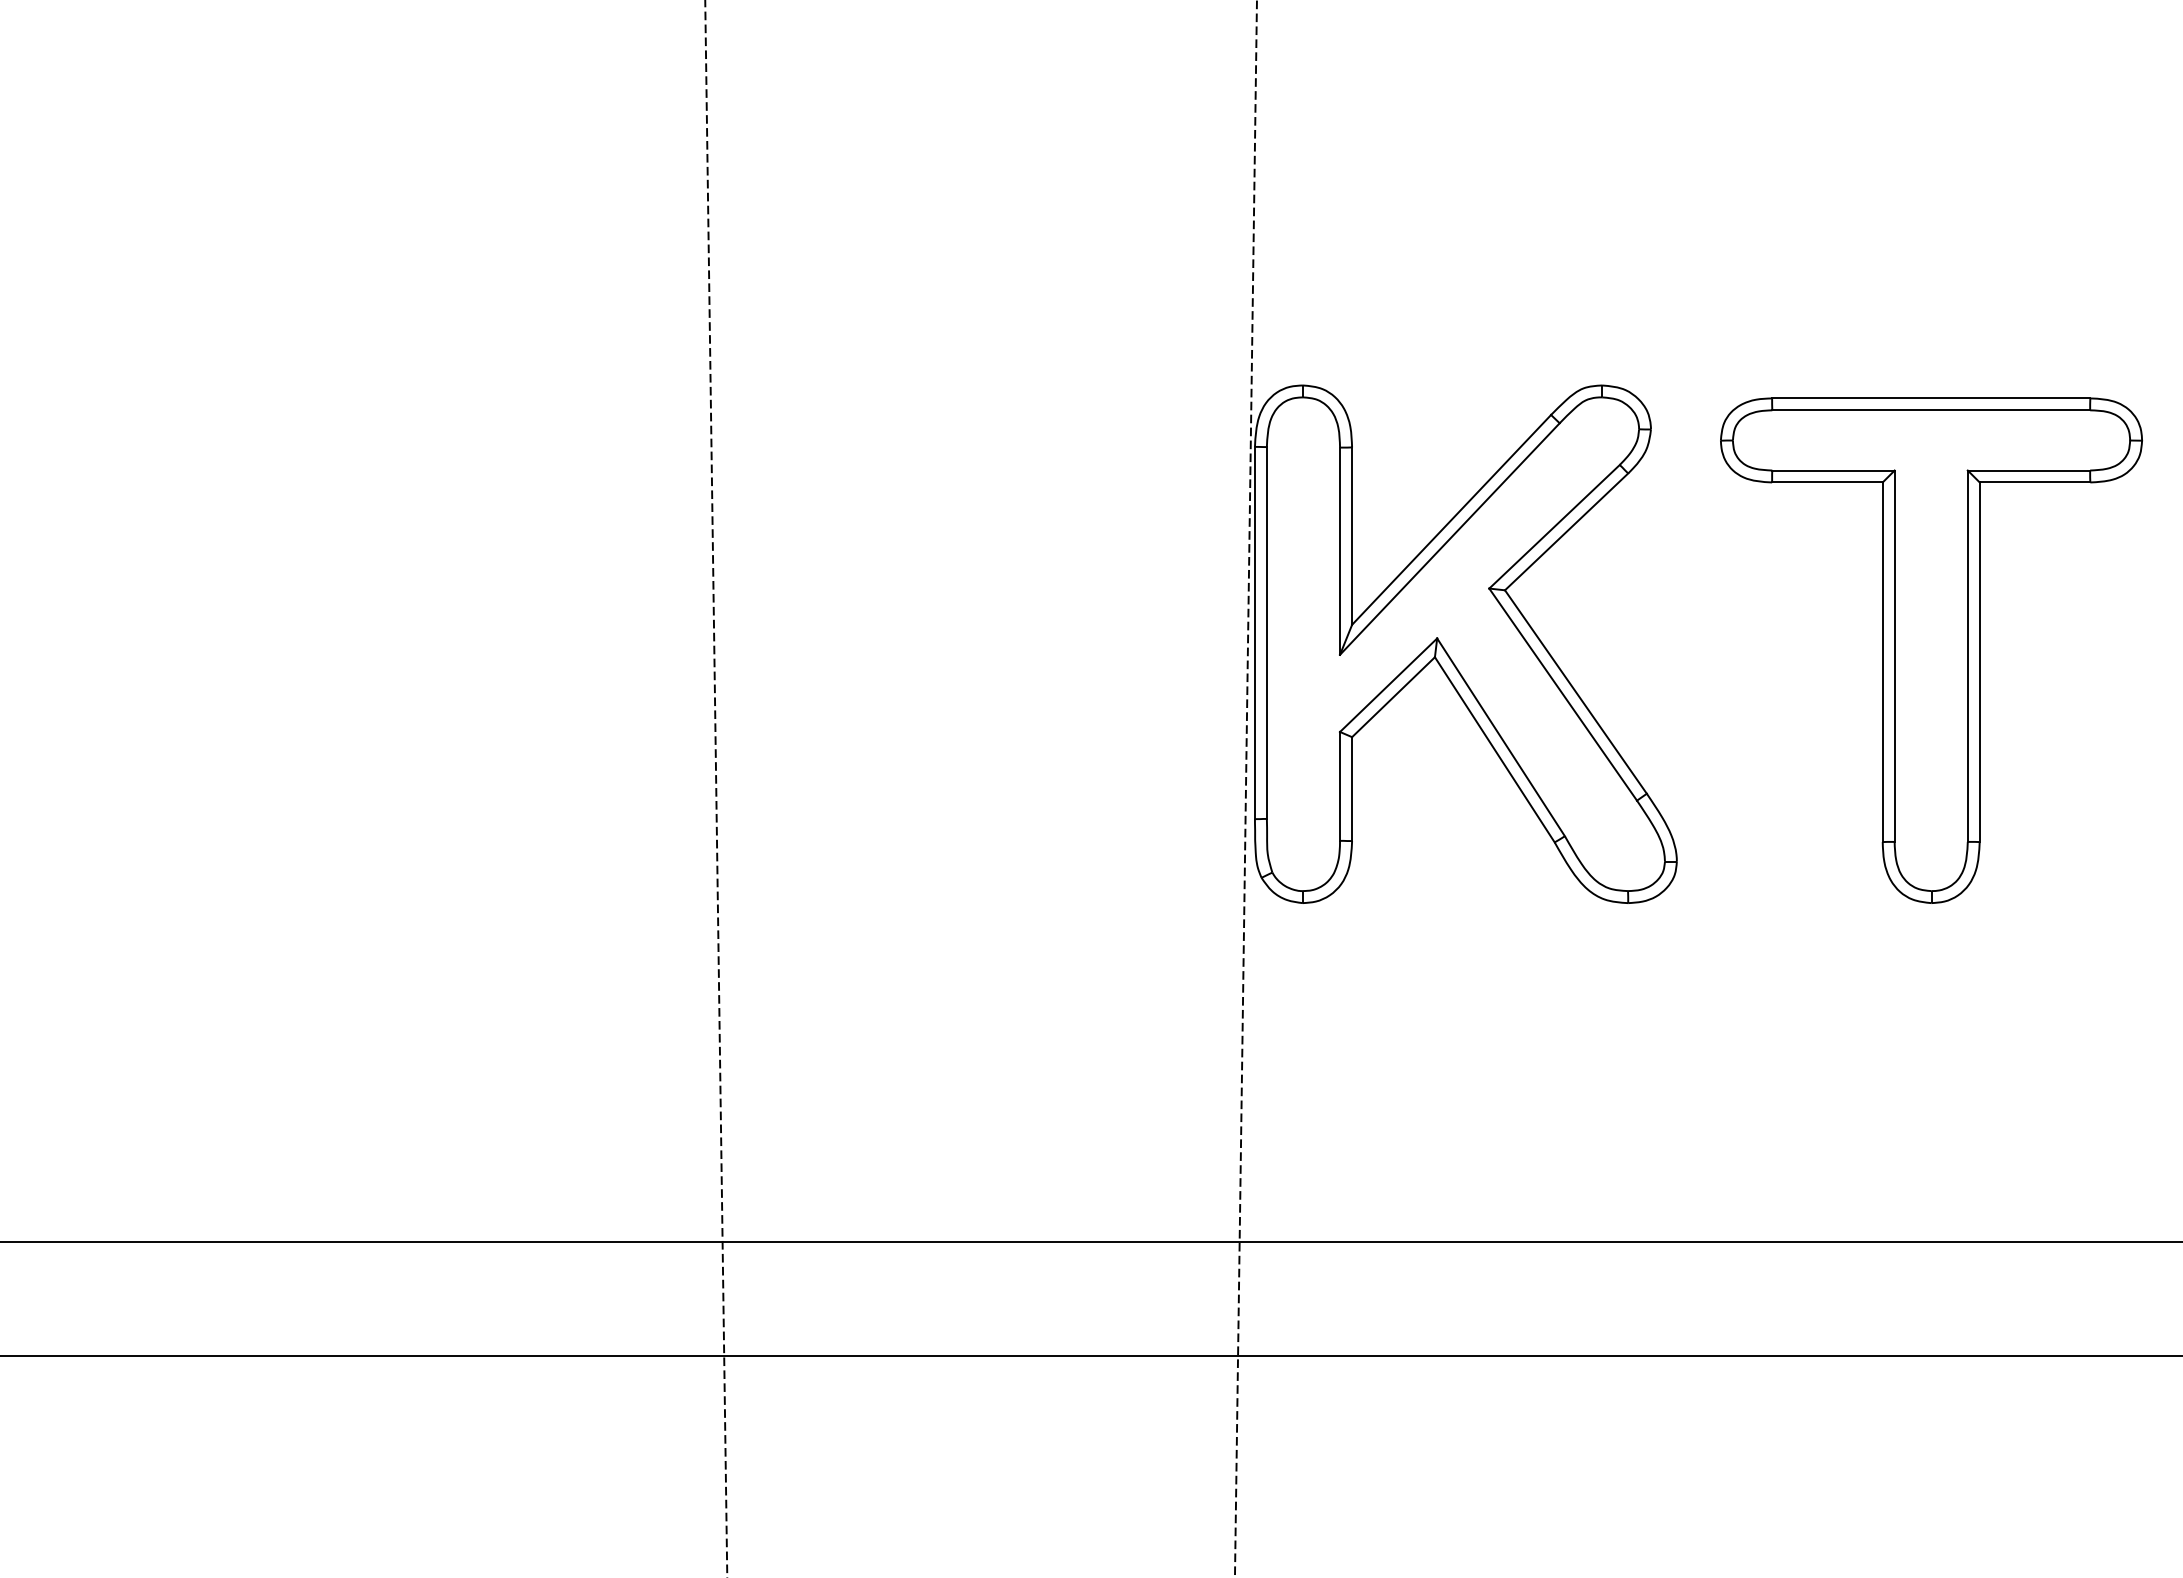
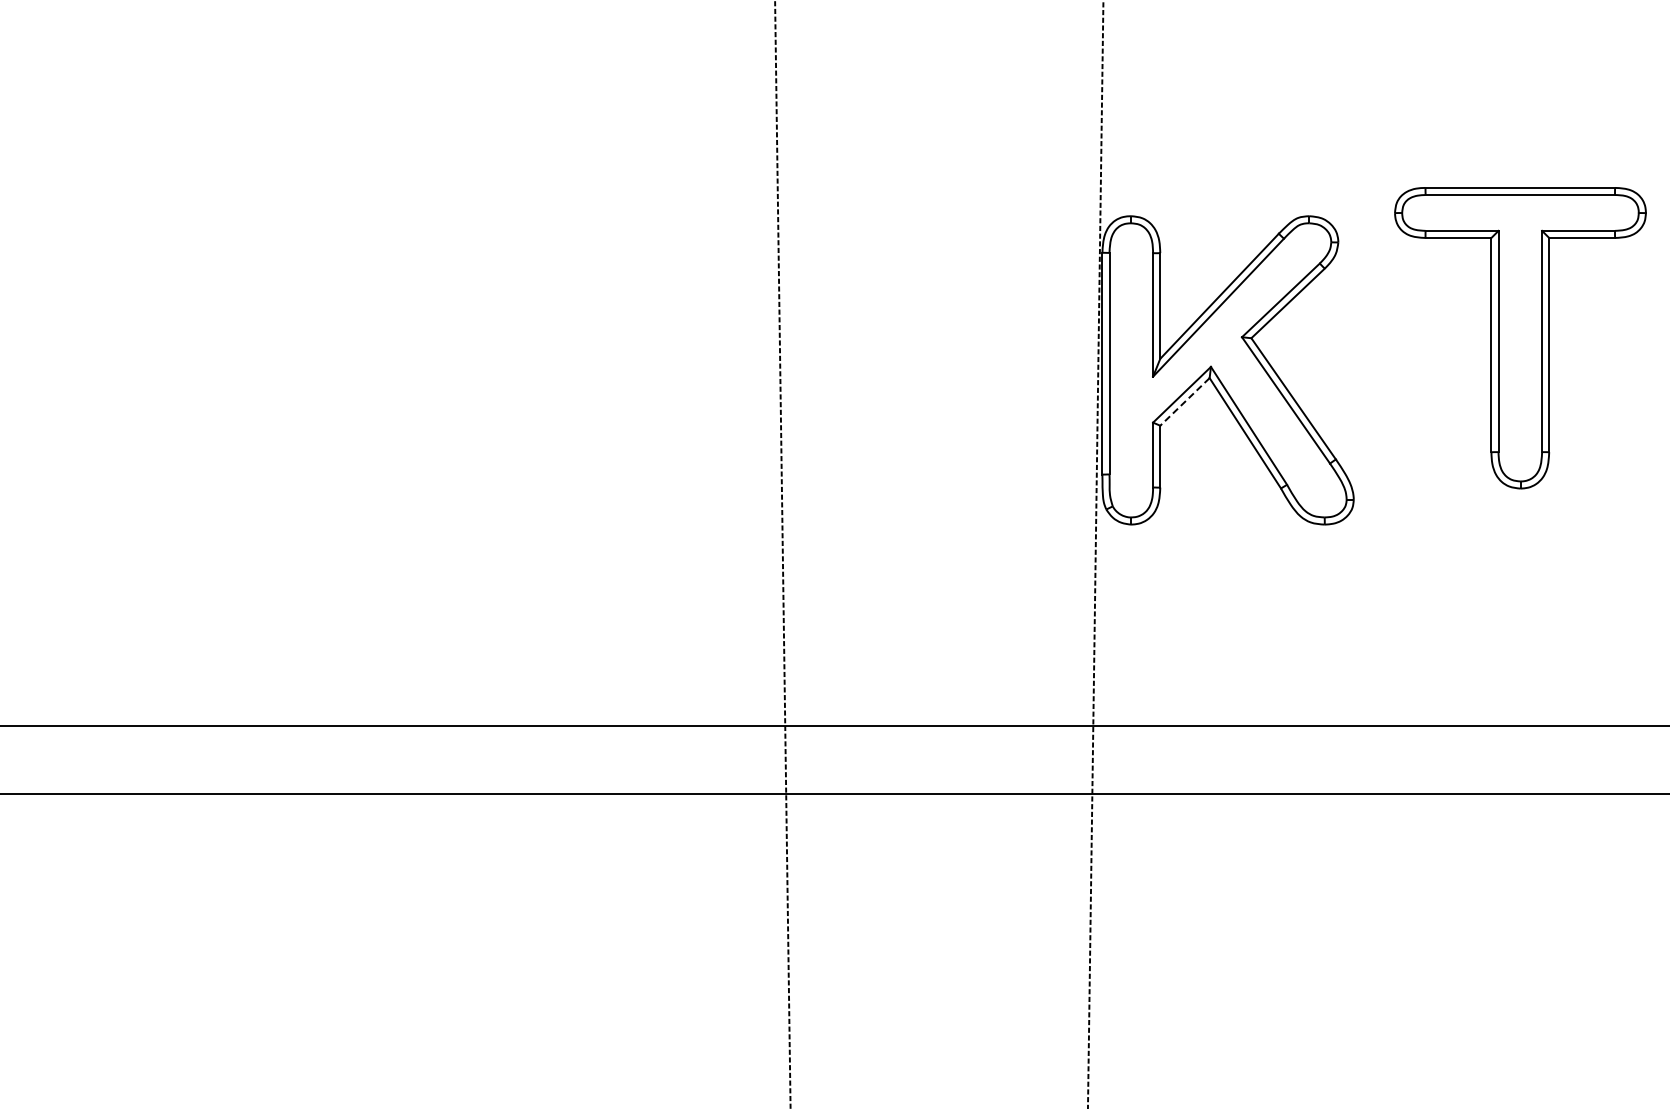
part: (1931, 651) -> (1520, 338), moved
line: (1392, 698) -> (1184, 402), solid -> dashed

